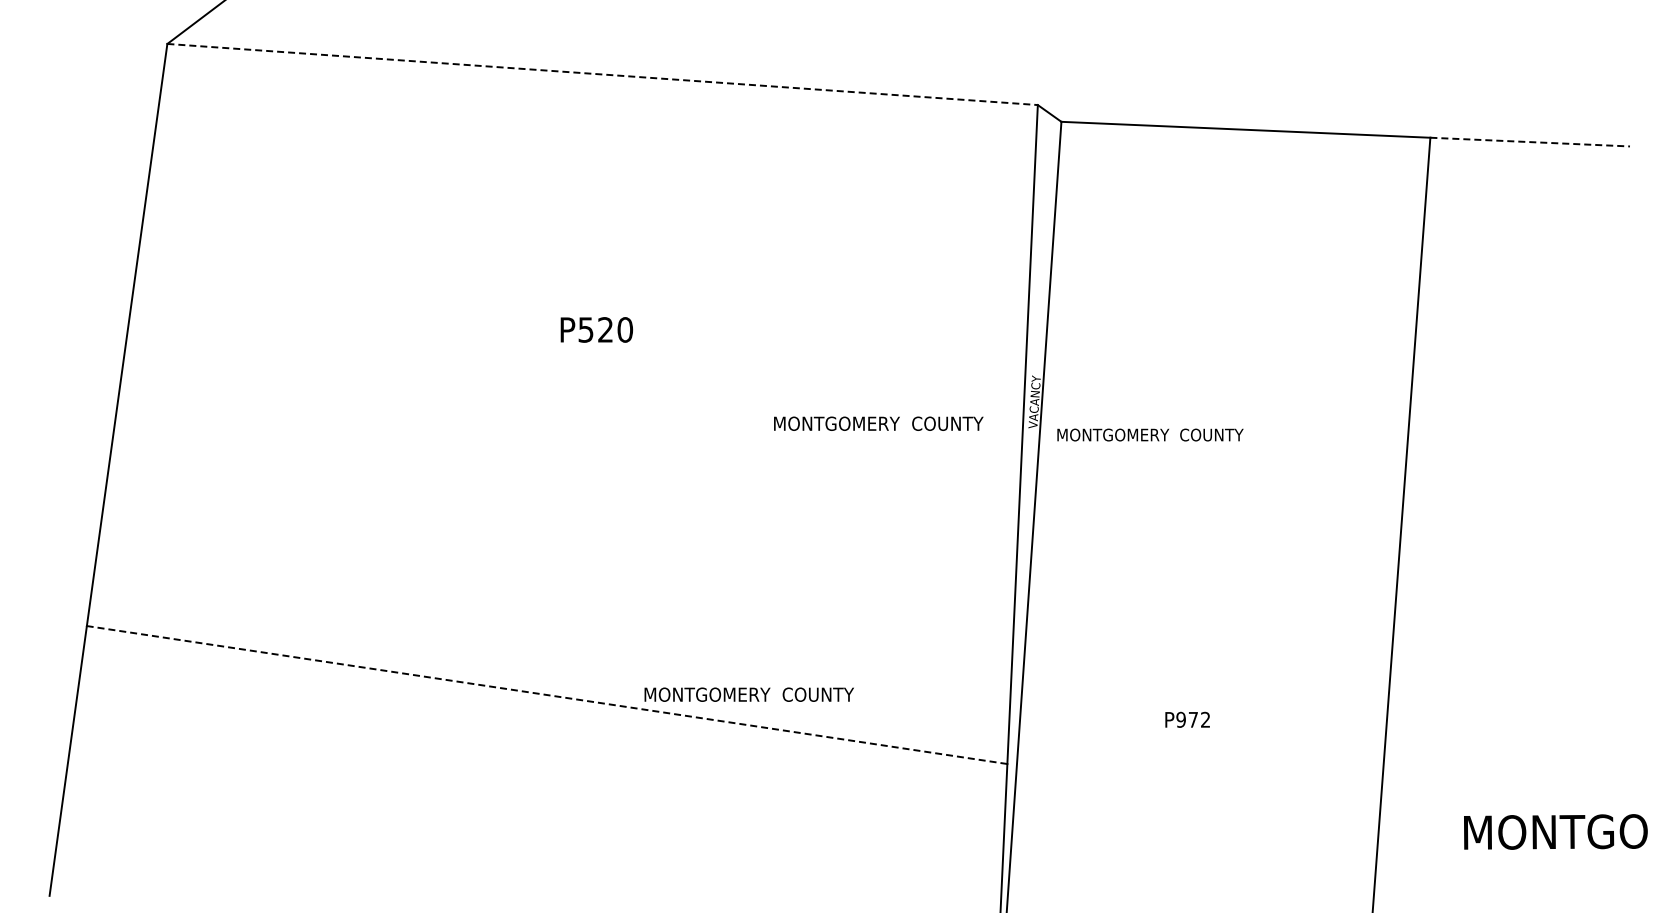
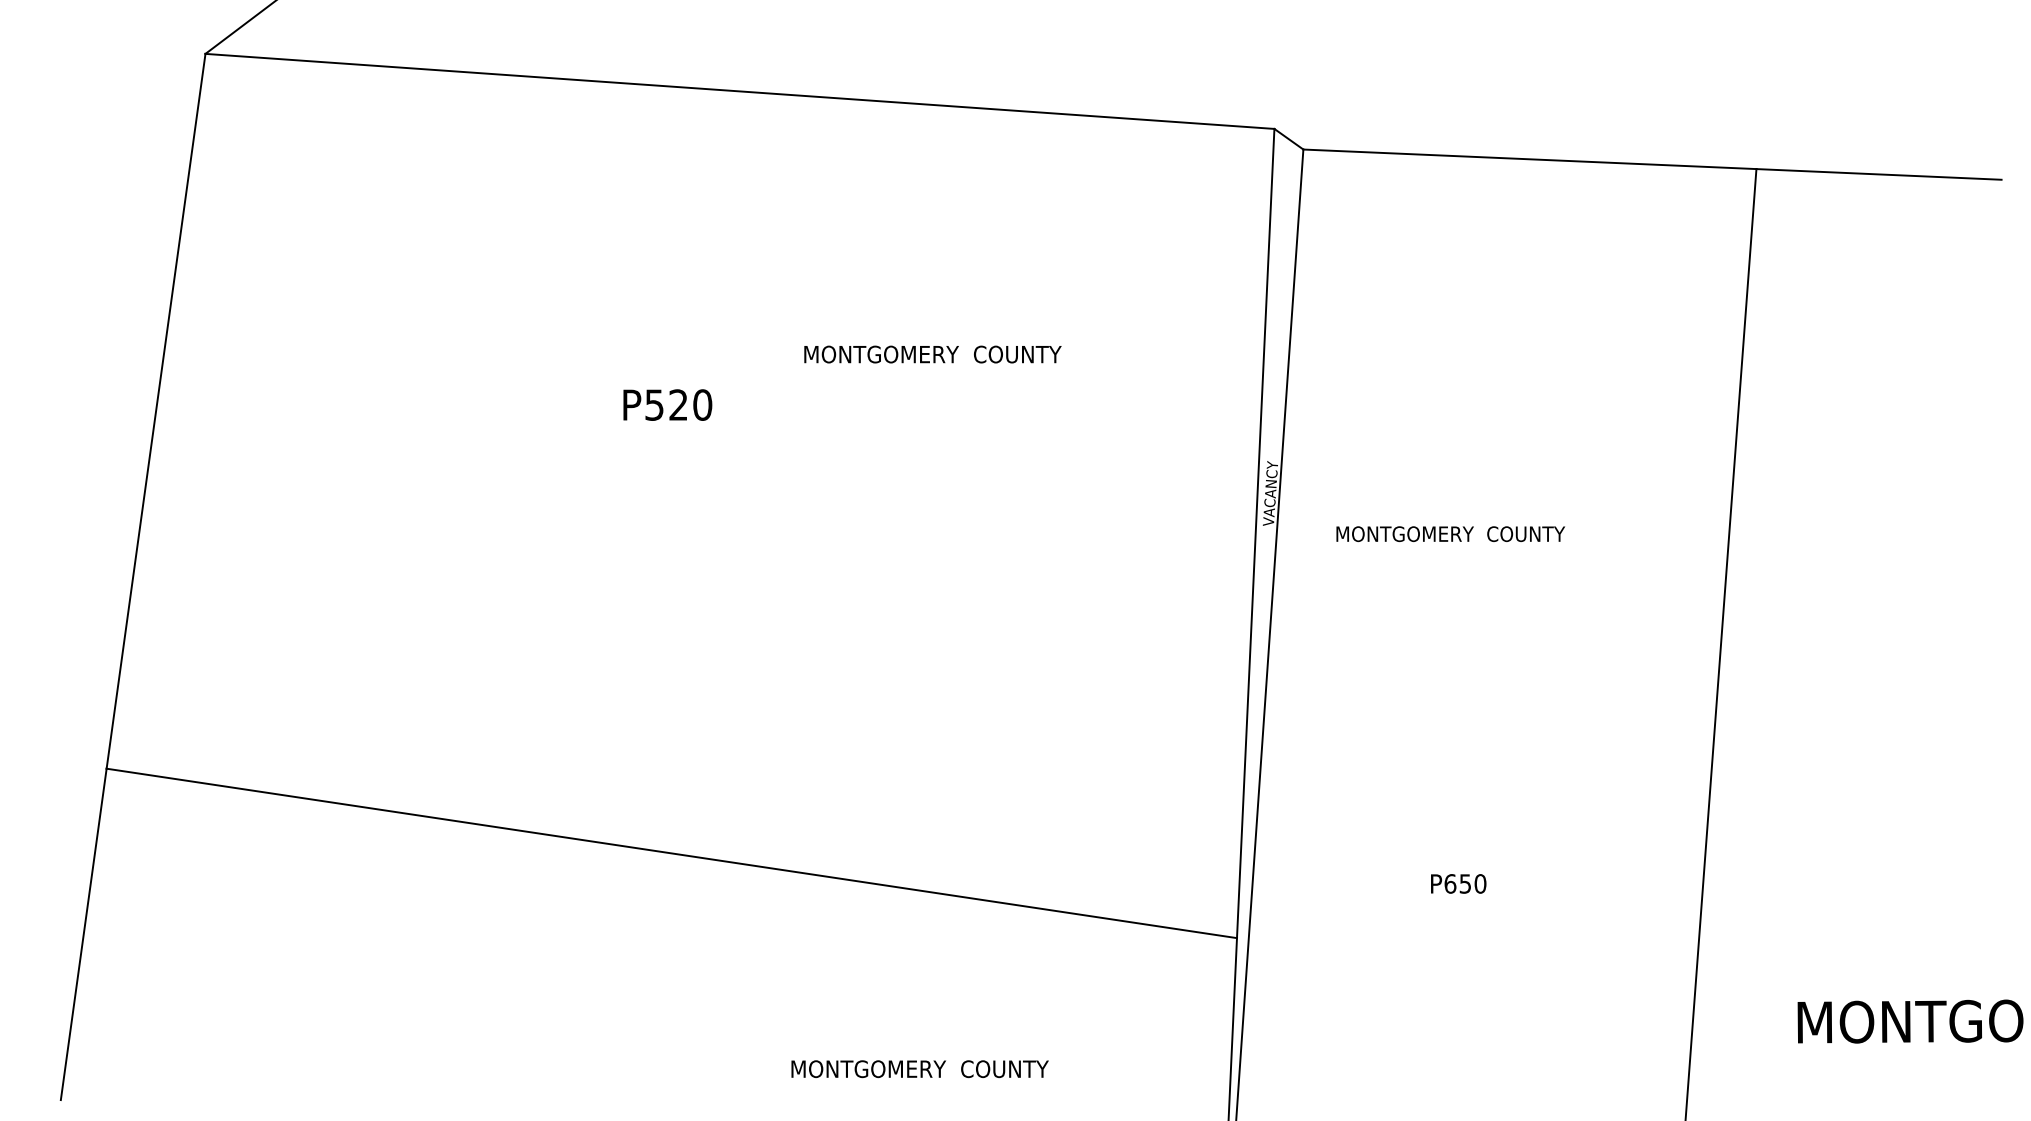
line: (603, 74) -> (741, 91), dashed -> solid
line: (1530, 142) -> (1879, 174), dashed -> solid
text: (596, 329) -> (667, 404), moved
text: (878, 423) -> (932, 354), moved
text: (1150, 434) -> (1450, 533), moved
line: (546, 694) -> (671, 852), dashed -> solid
text: (748, 694) -> (919, 1068), moved
text: (1193, 719) -> (1465, 883), P972 -> P650

